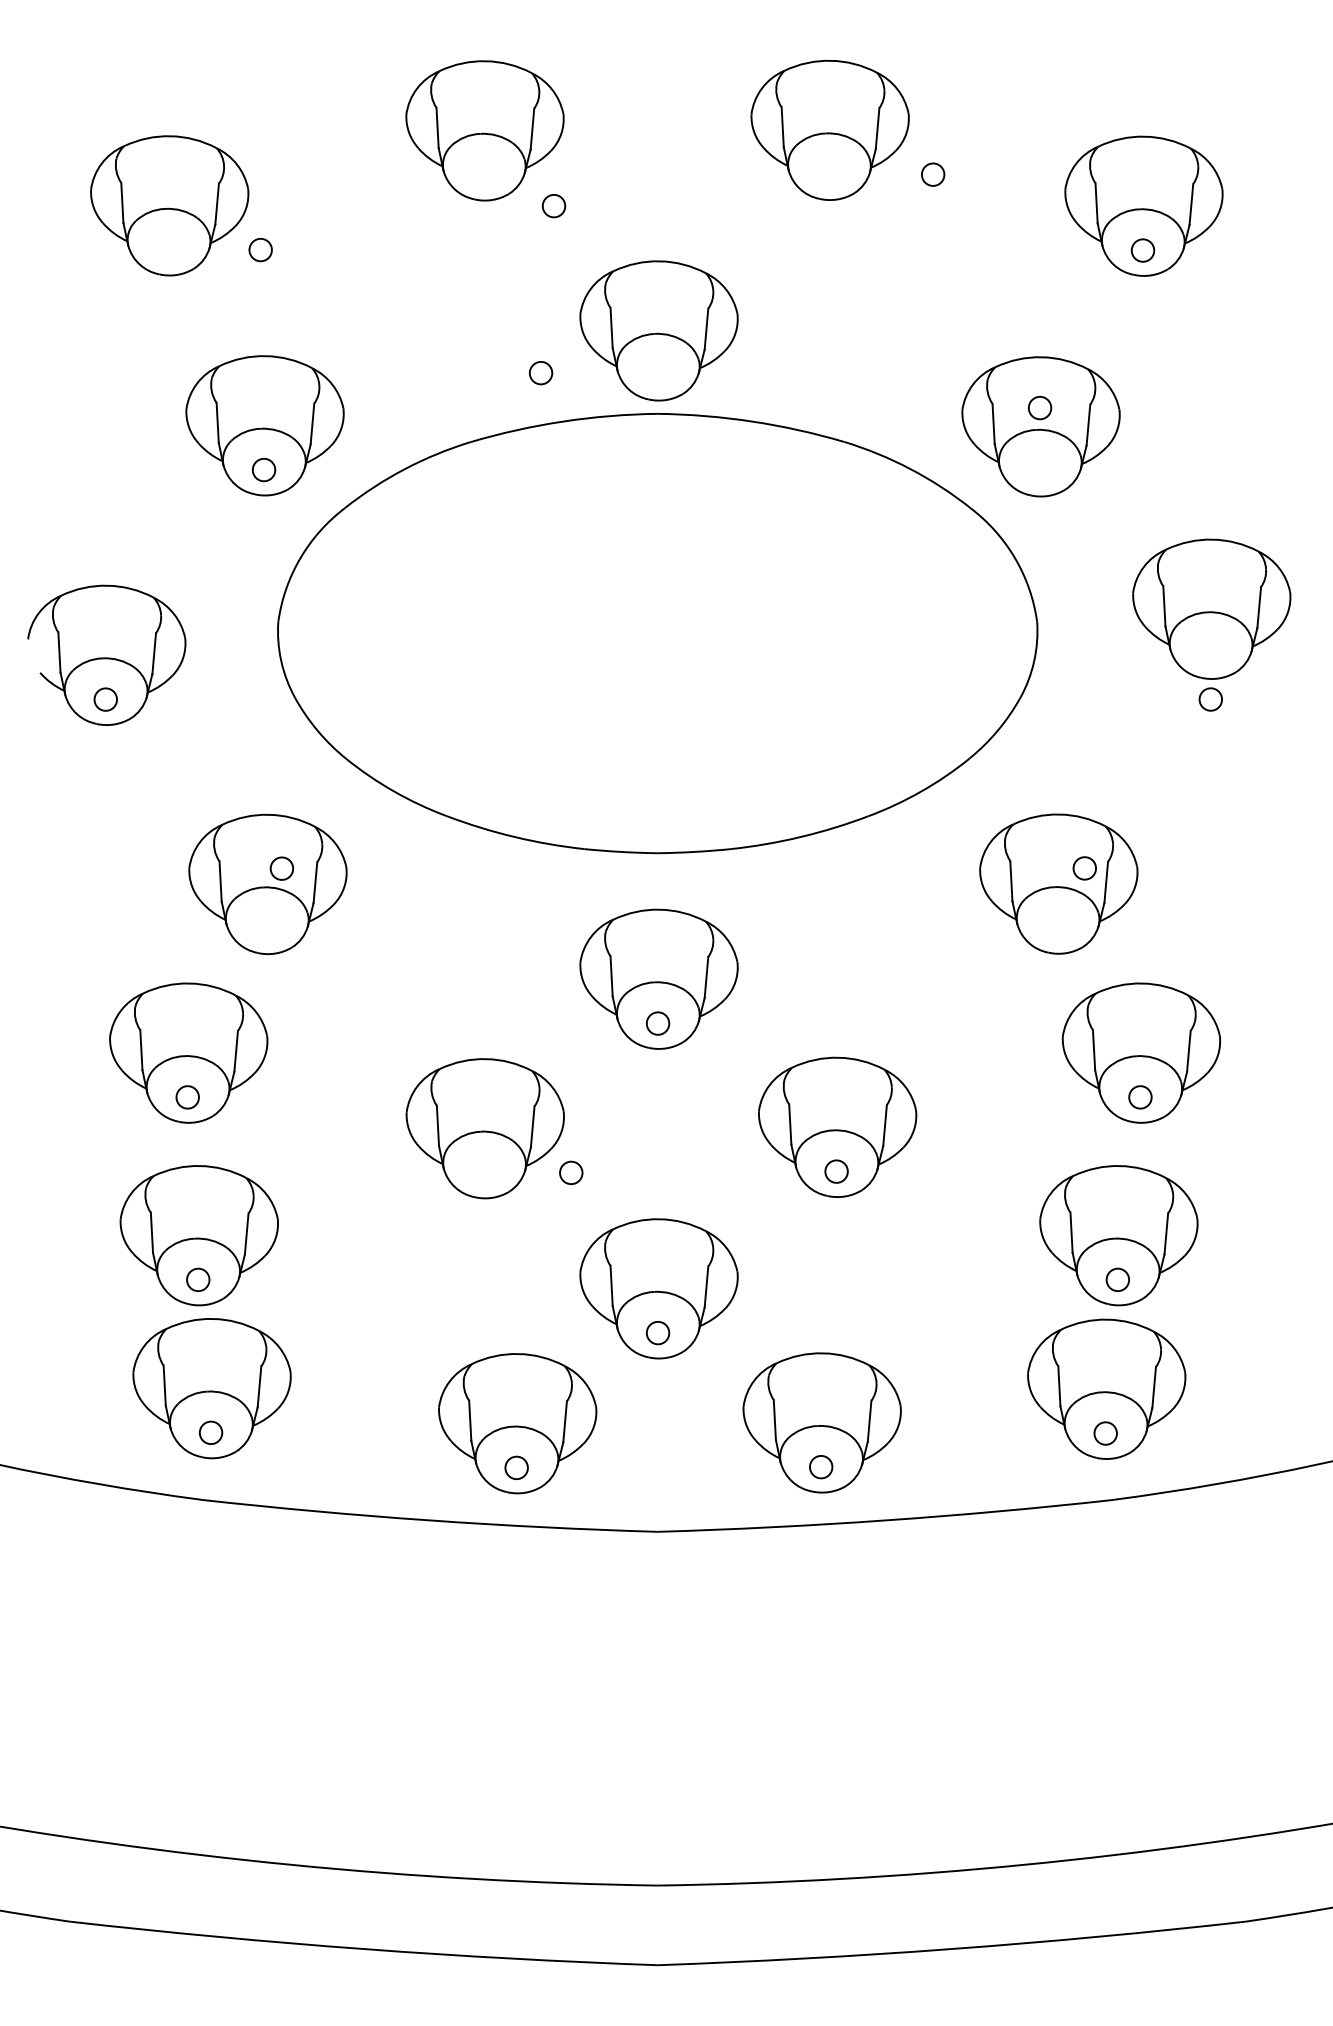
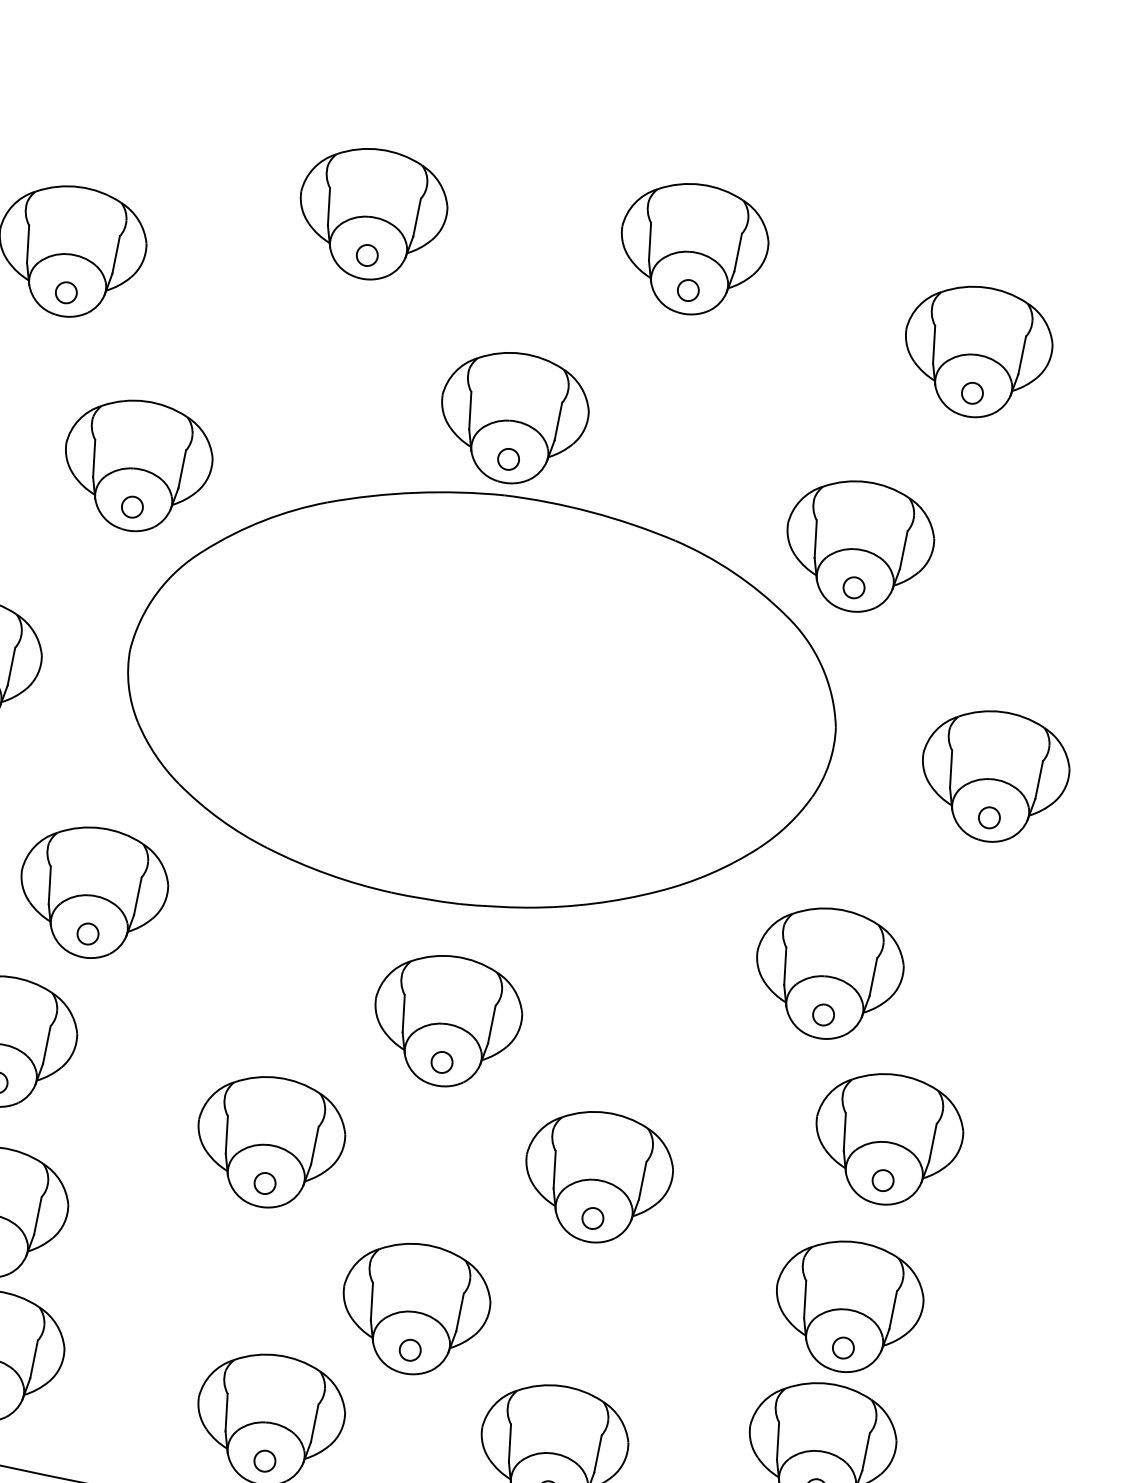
circle: (933, 174) -> (688, 290), moved
circle: (553, 206) -> (366, 255), moved
circle: (260, 250) -> (66, 293), moved
circle: (540, 373) -> (508, 459), moved
circle: (1040, 408) -> (854, 588), moved
part: (1211, 608) -> (994, 776), moved
circle: (281, 868) -> (87, 933), moved
circle: (1084, 868) -> (823, 1015), moved
circle: (571, 1172) -> (265, 1183), moved

